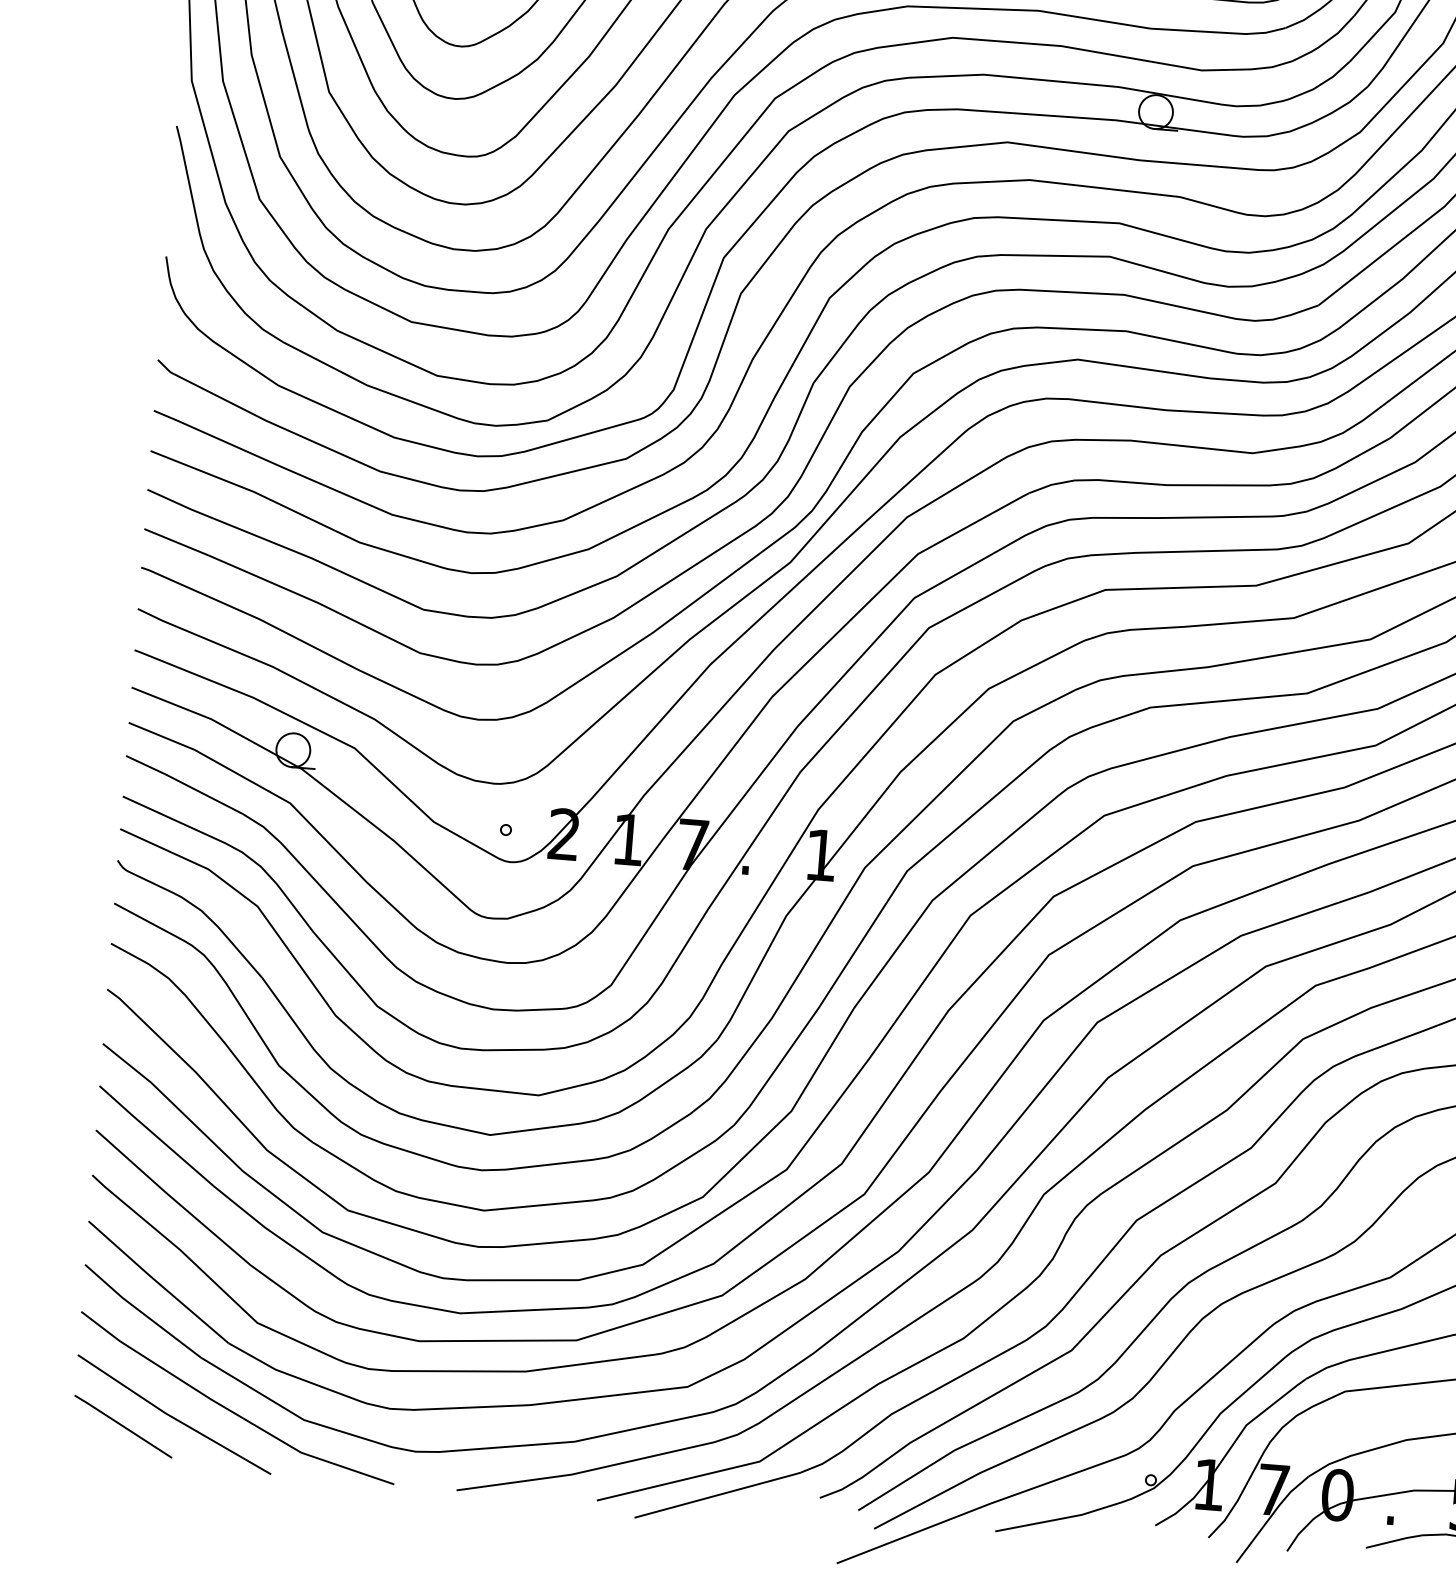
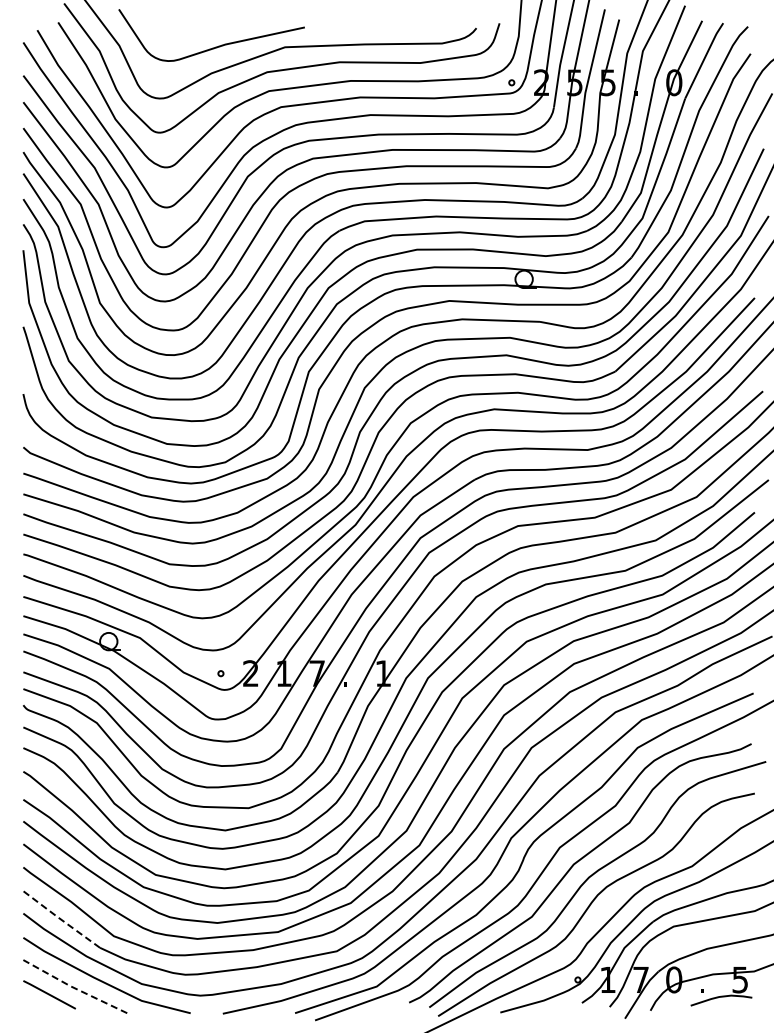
line: (156, 1282) -> (60, 919), solid -> dashed
line: (170, 1416) -> (73, 987), solid -> dashed

